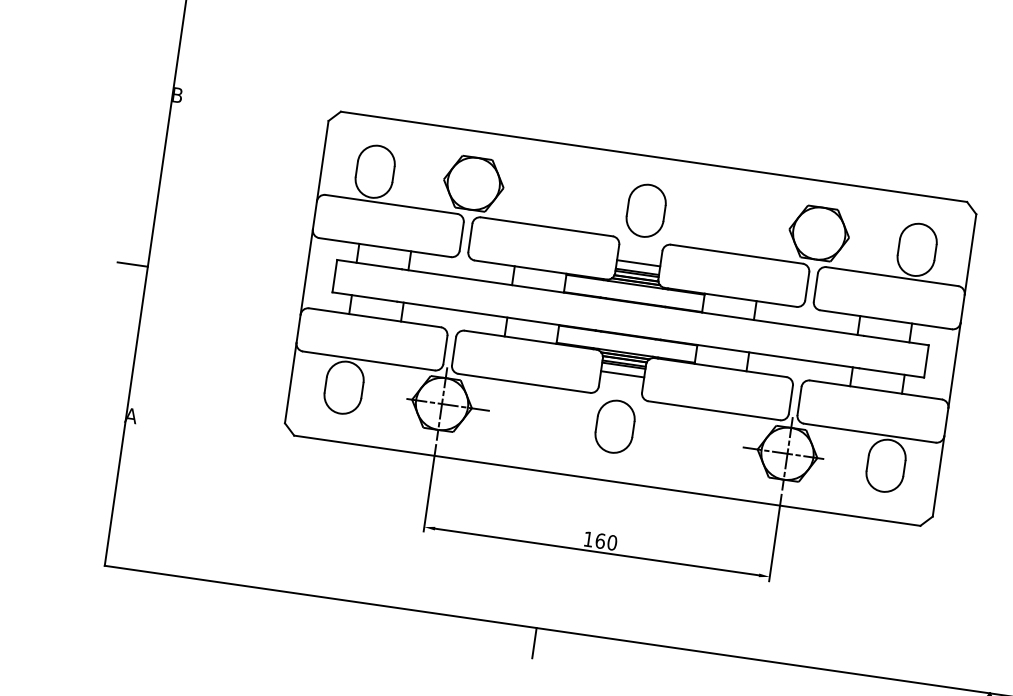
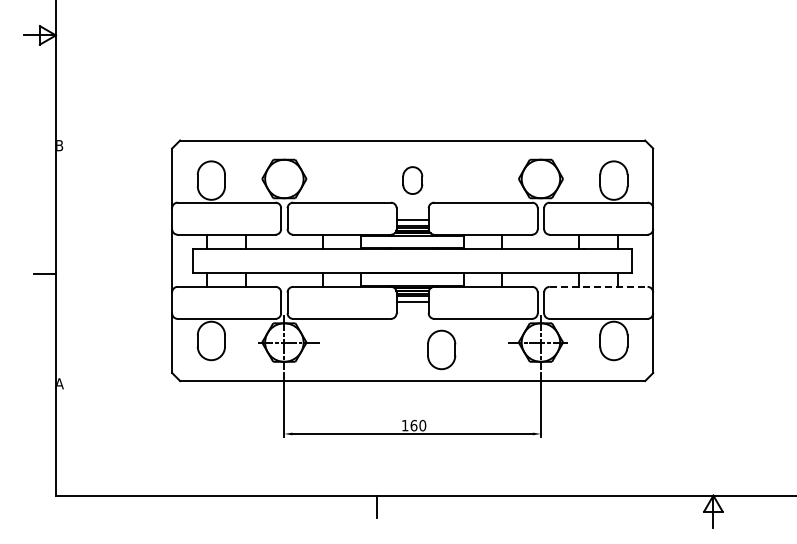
part: (646, 210) -> (412, 180), size x0.7
line: (875, 389) -> (598, 286), solid -> dashed
part: (614, 426) -> (441, 349), moved

